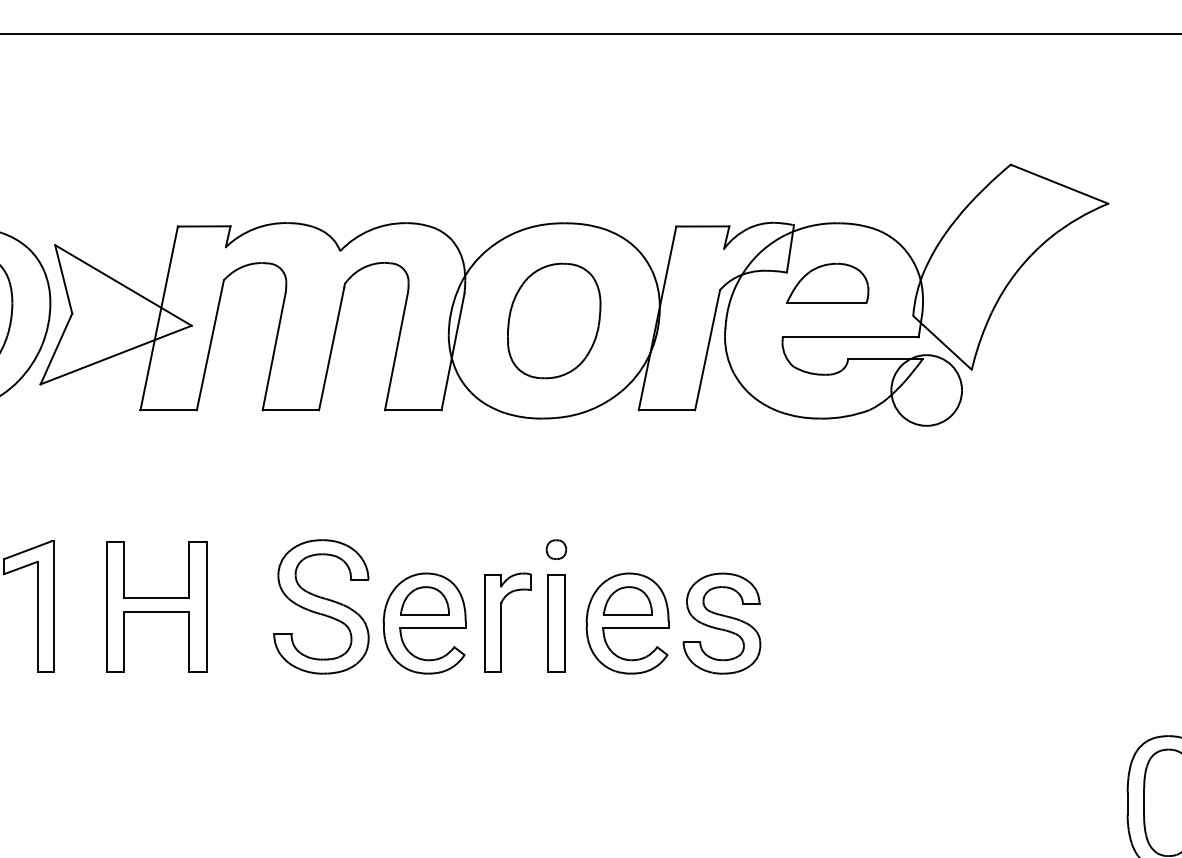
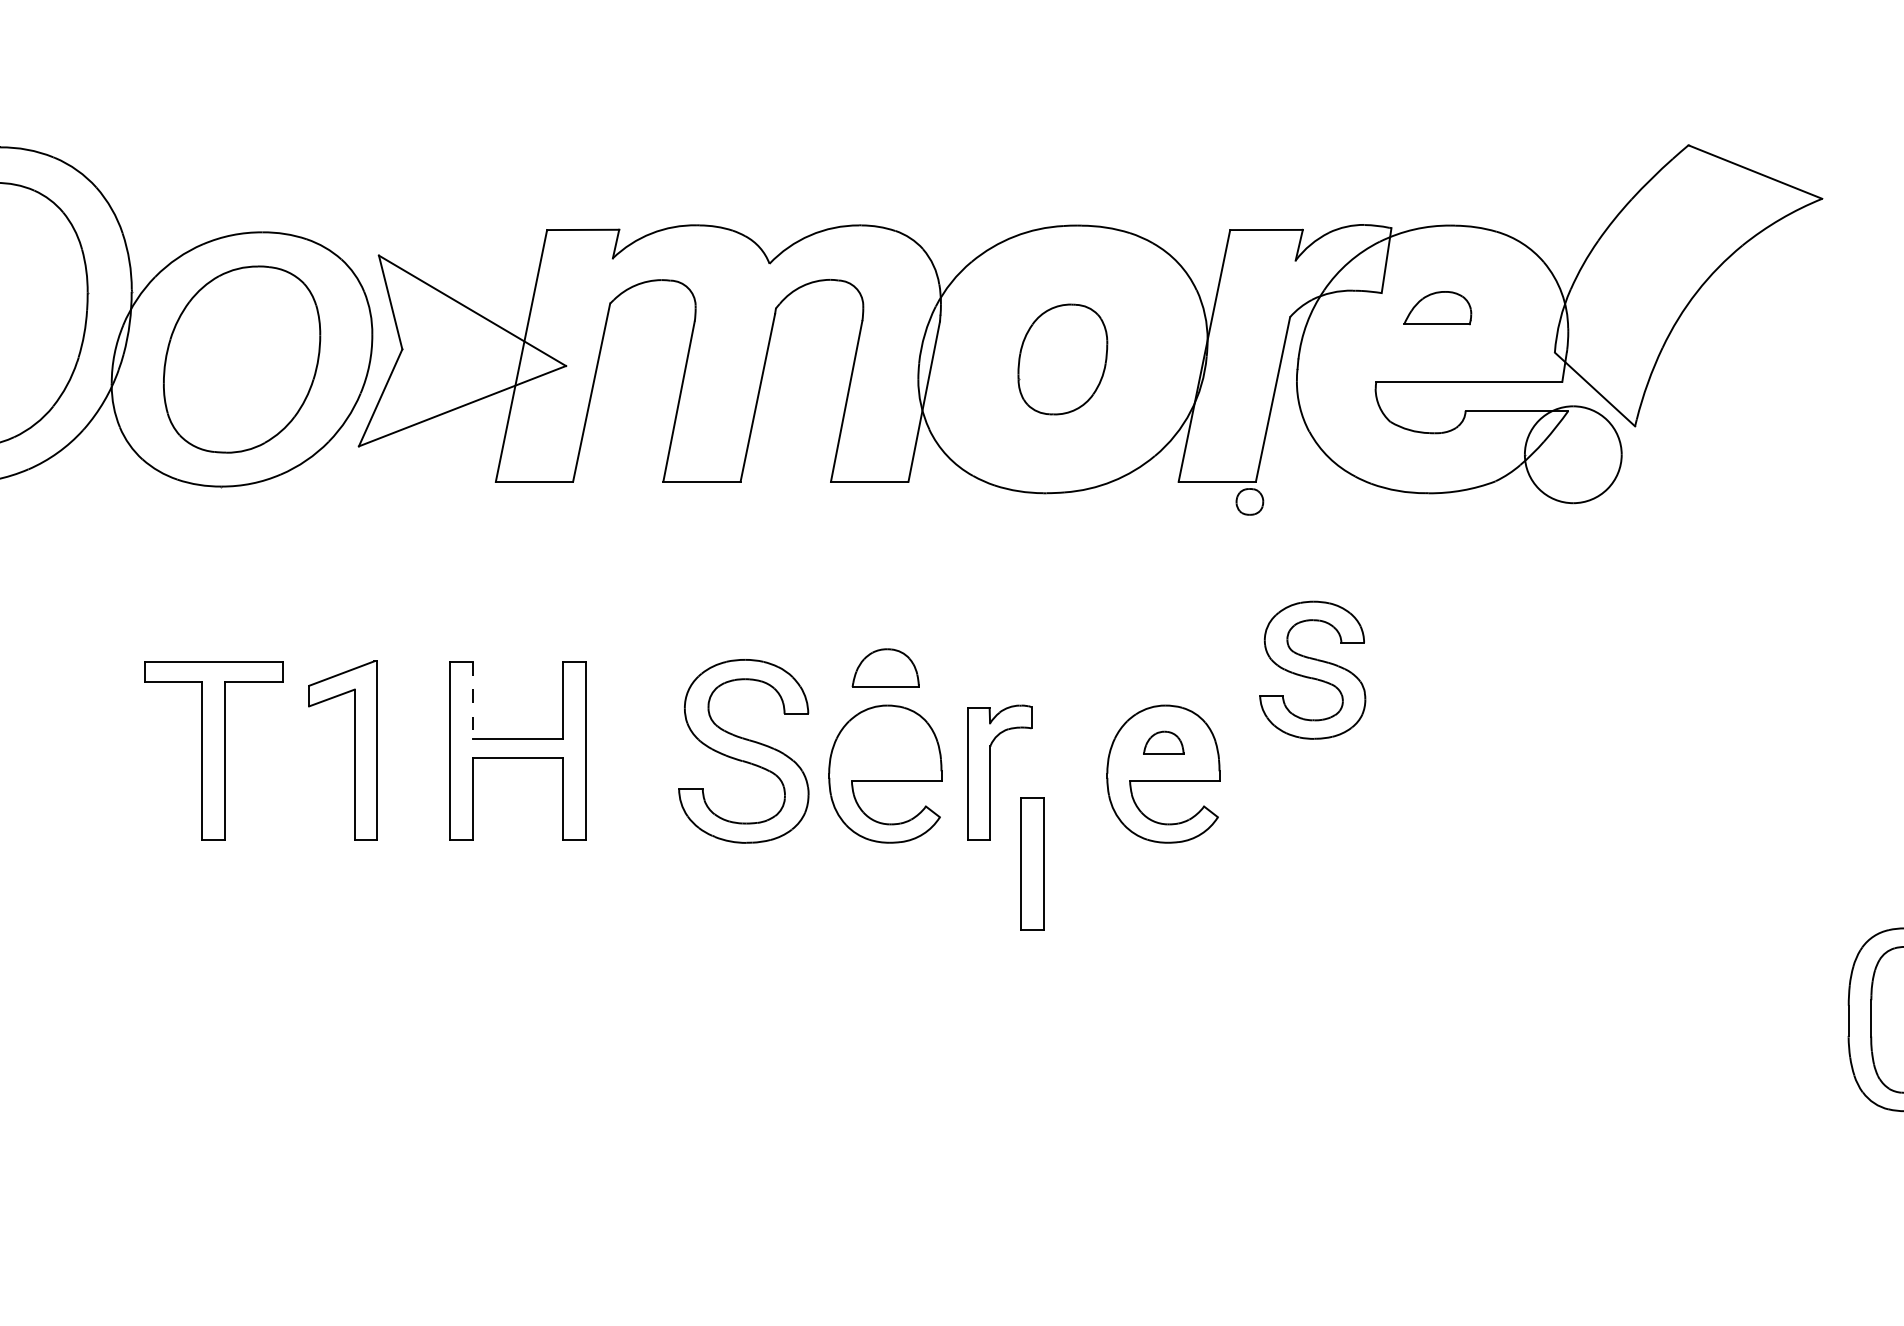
part: (827, 283) -> (1437, 307), size x0.6
part: (553, 320) -> (1062, 359), size x0.7
part: (556, 549) -> (1249, 501), moved
line: (124, 570) -> (473, 701), solid -> dashed
part: (424, 600) -> (885, 667), moved
part: (627, 600) -> (1163, 742), size x0.6
part: (556, 623) -> (1032, 863), moved
part: (721, 623) -> (1312, 669), moved

